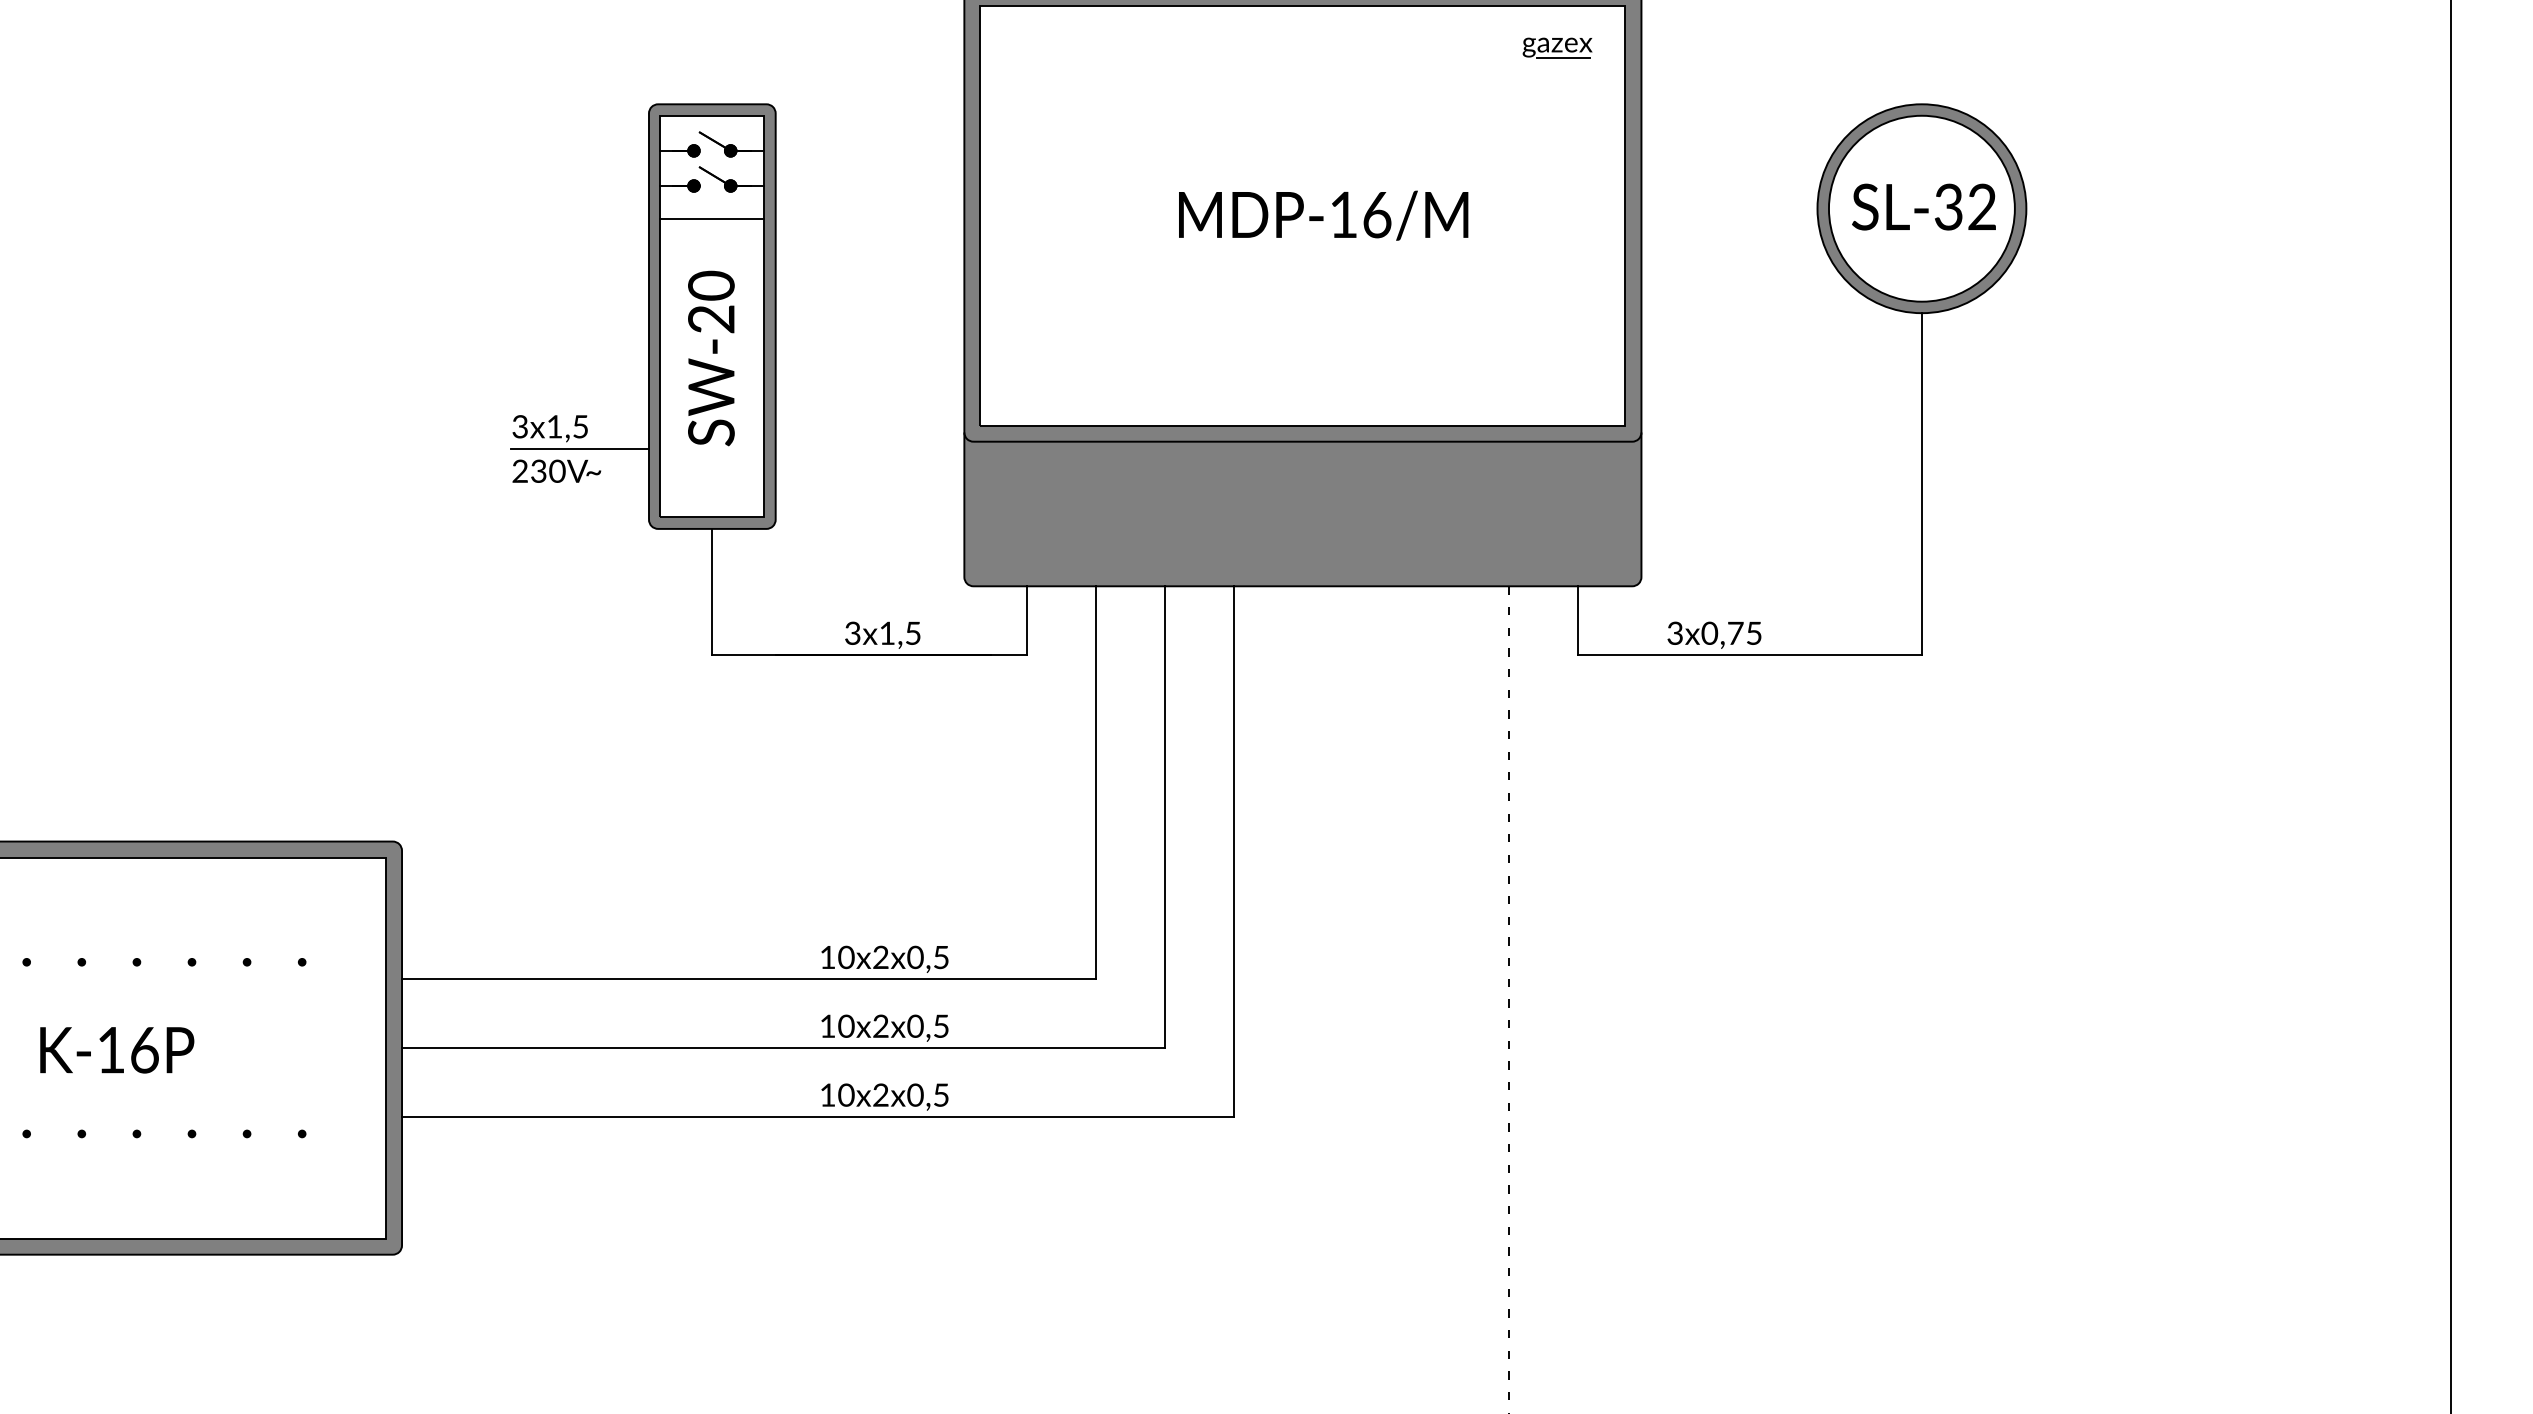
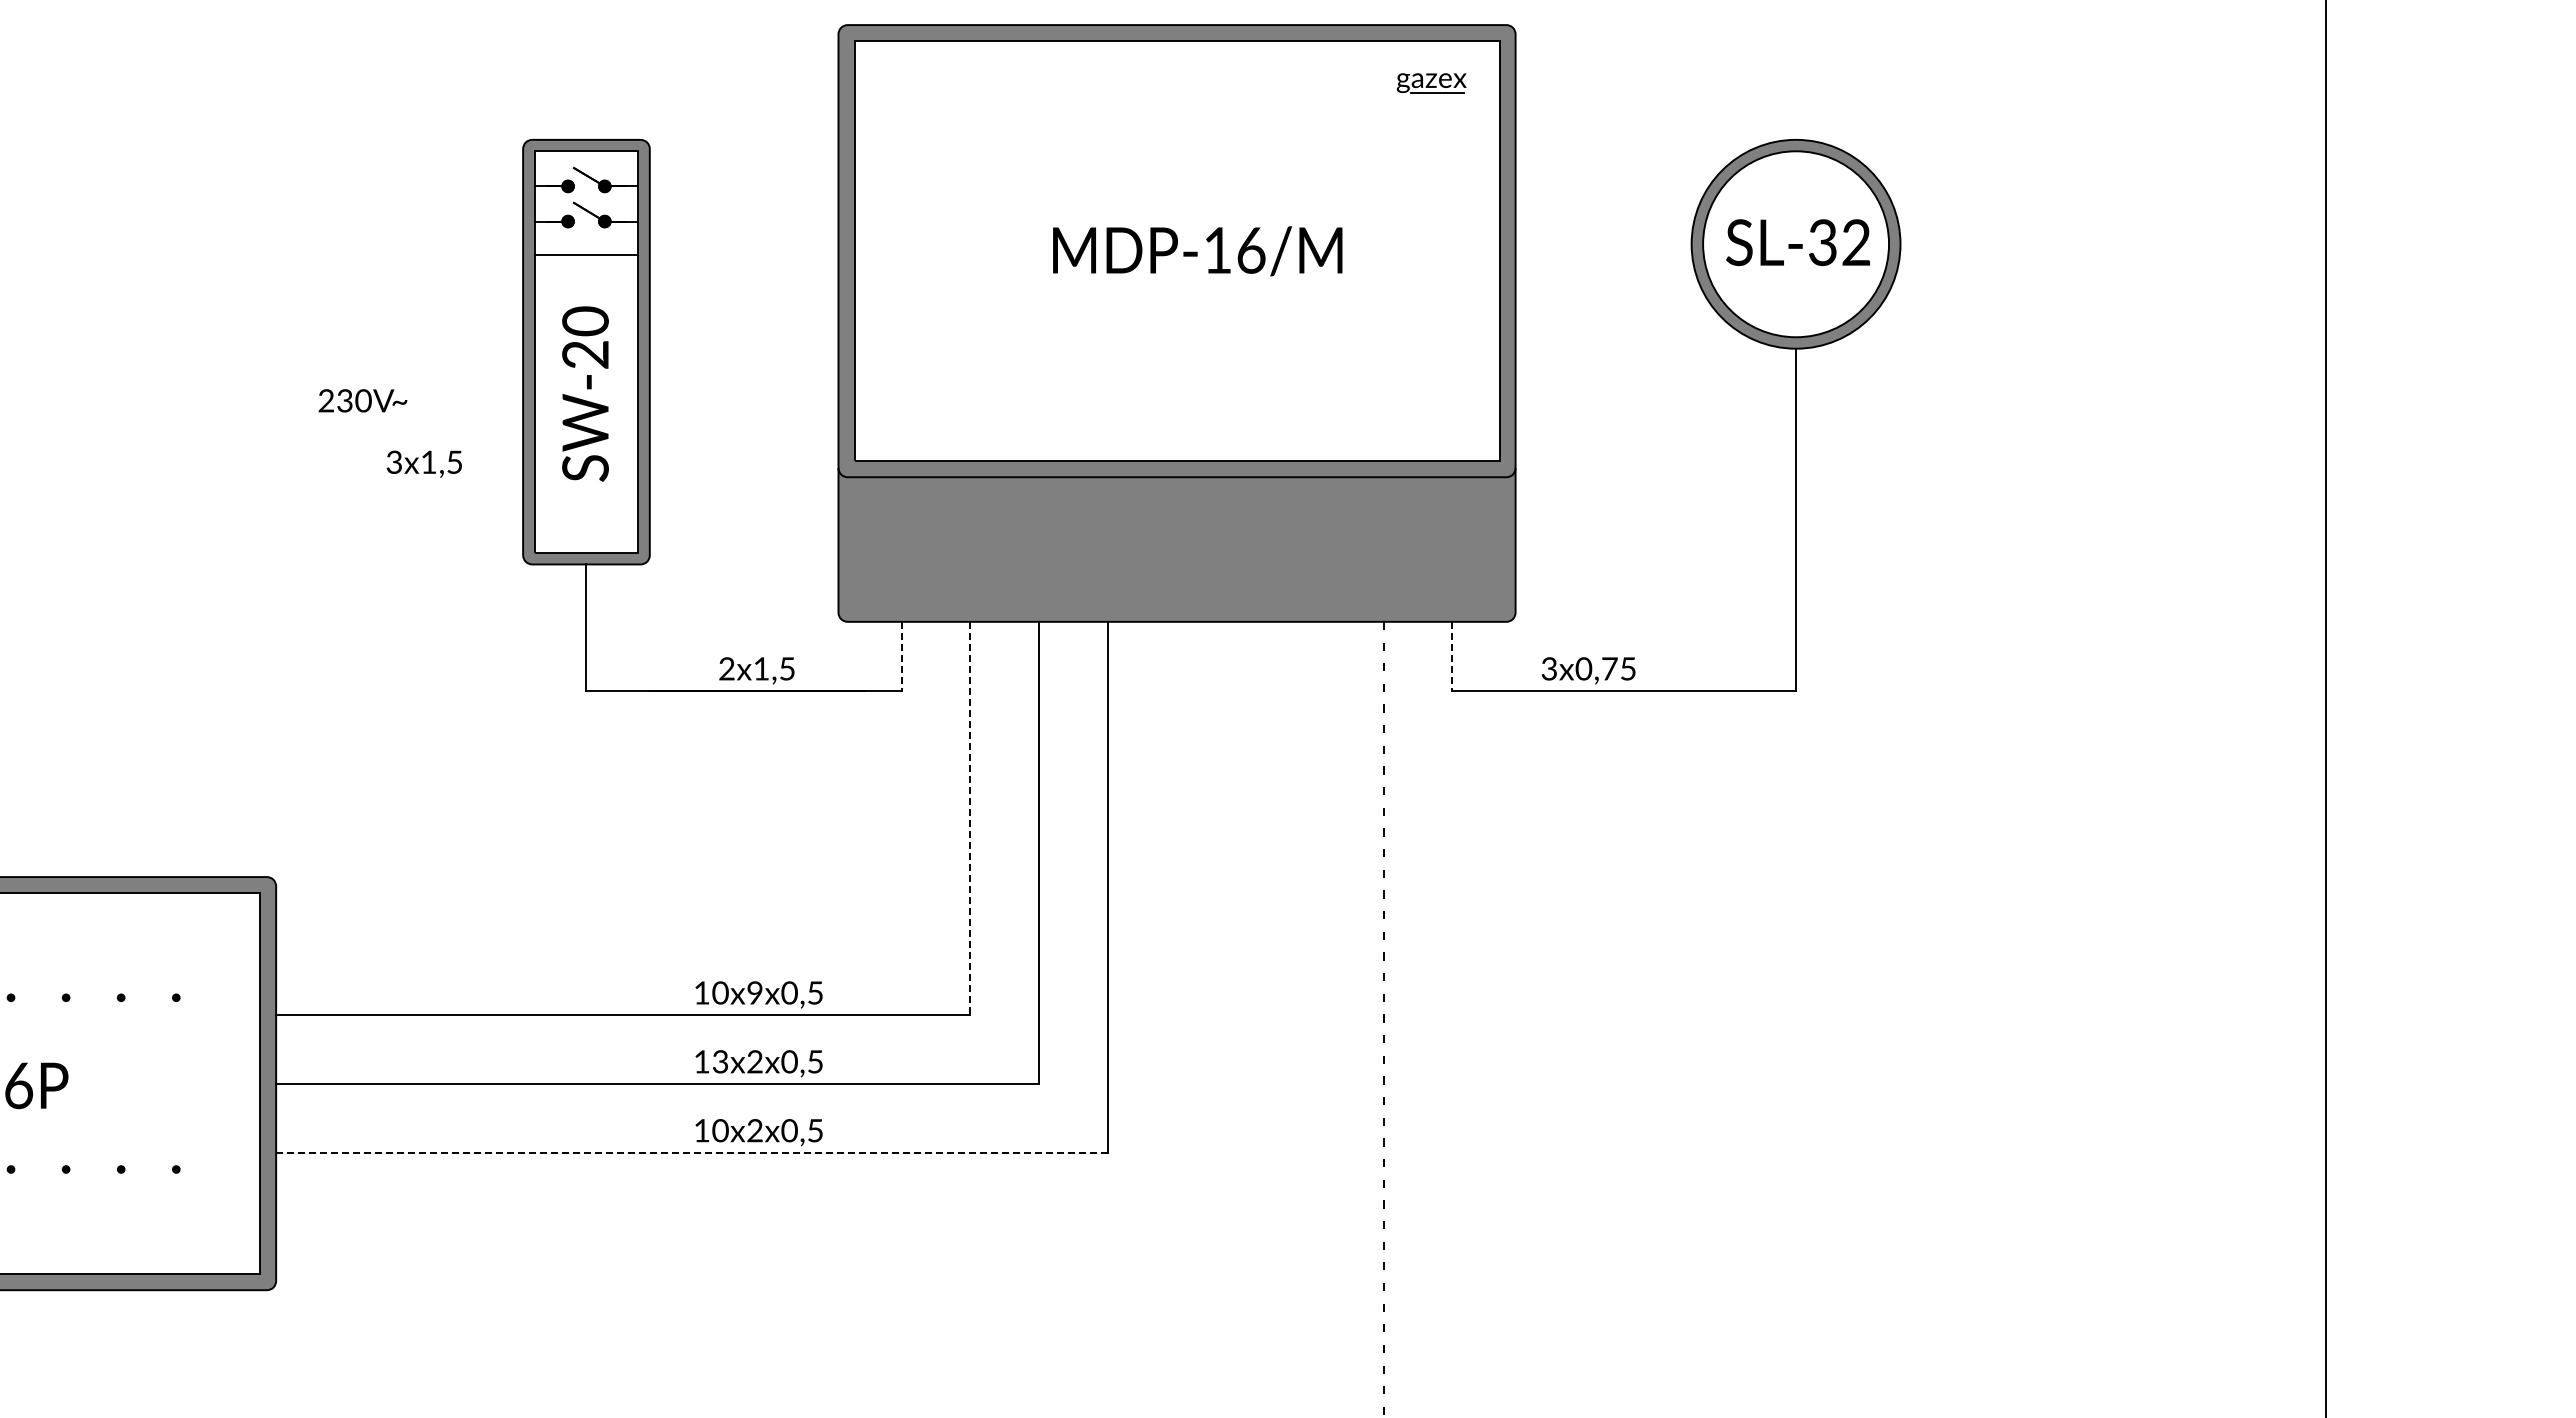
line: (579, 448) -> (453, 484), removed
text: (556, 470) -> (362, 400), moved
line: (1027, 620) -> (901, 656), solid -> dashed
line: (1578, 620) -> (1452, 656), solid -> dashed
text: (852, 634) -> (726, 670), 3x1,5 -> 2x1,5
line: (1096, 782) -> (970, 818), solid -> dashed
text: (880, 957) -> (754, 993), 10x2x0,5 -> 10x9x0,5
text: (846, 1025) -> (720, 1061), 10x2x0,5 -> 13x2x0,5
line: (817, 1116) -> (691, 1152), solid -> dashed

